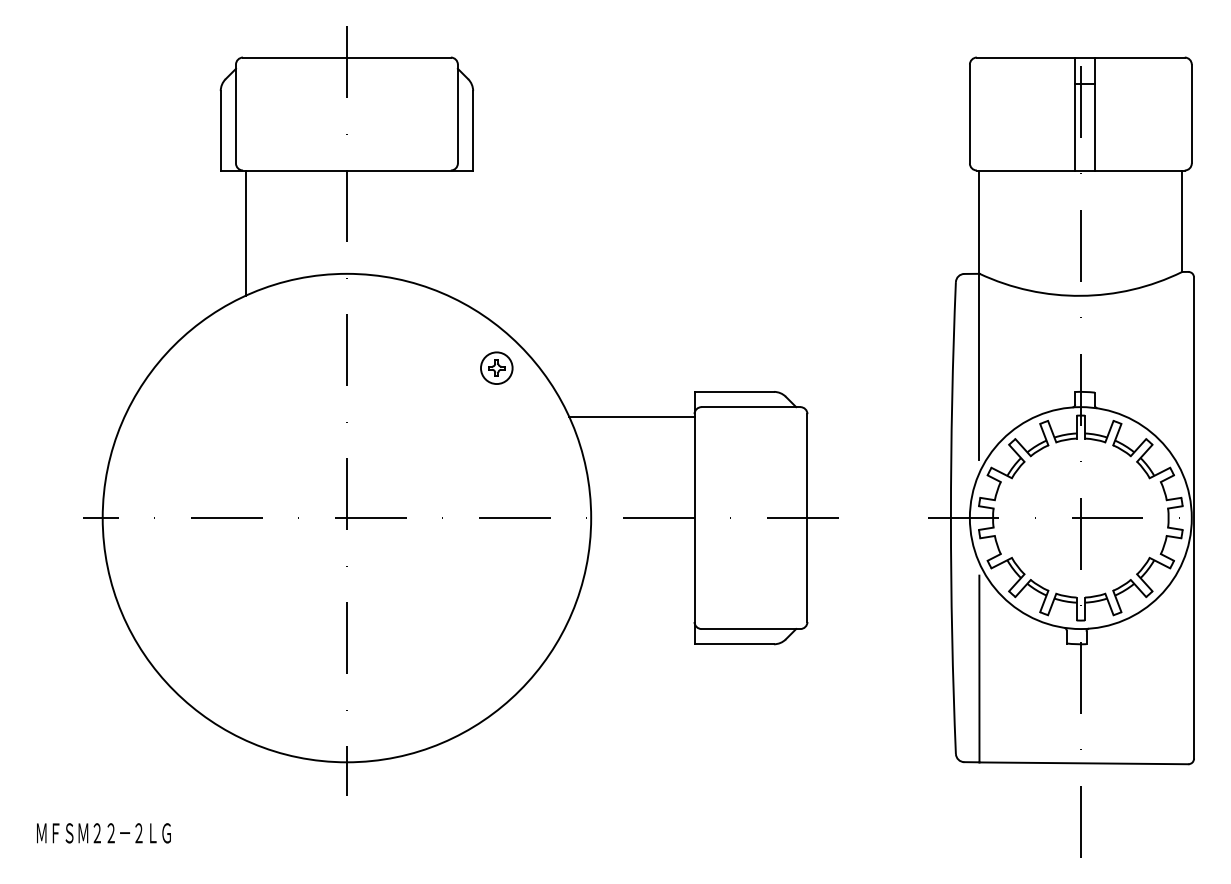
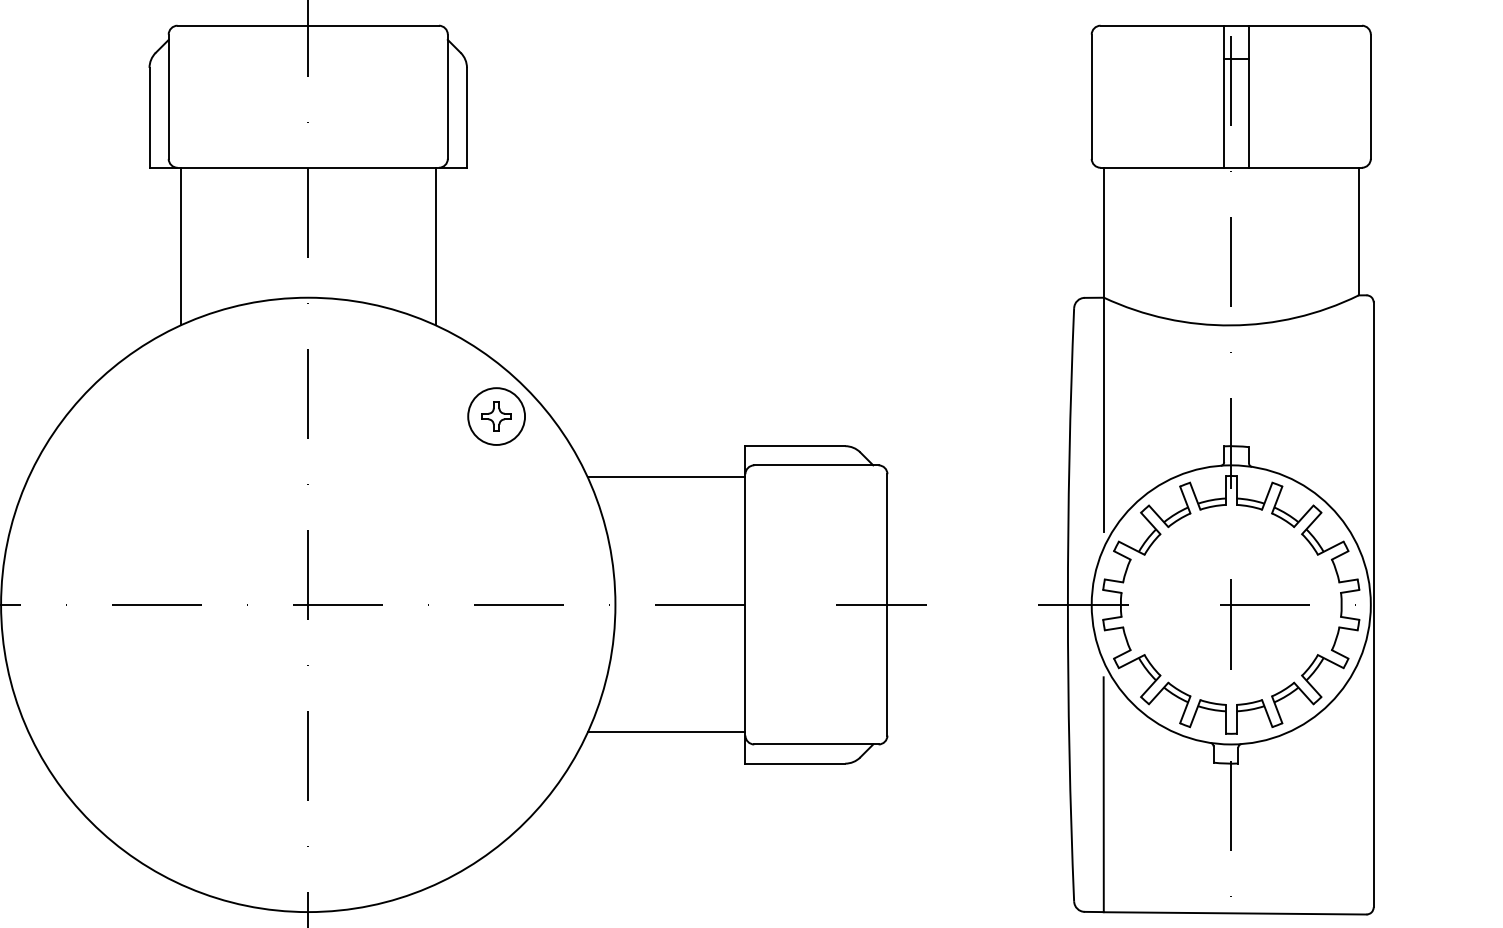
line: (448, 232) -> (435, 245), added
part: (496, 367) -> (496, 415), size x1.43
line: (631, 619) -> (666, 732), added

